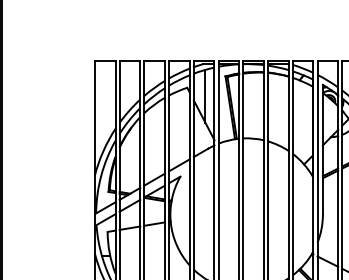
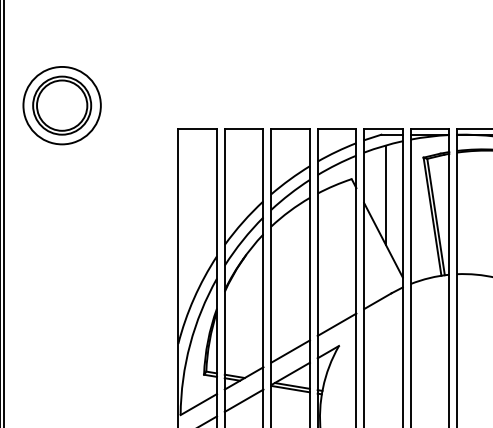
part: (32, 48) -> (61, 105), added

